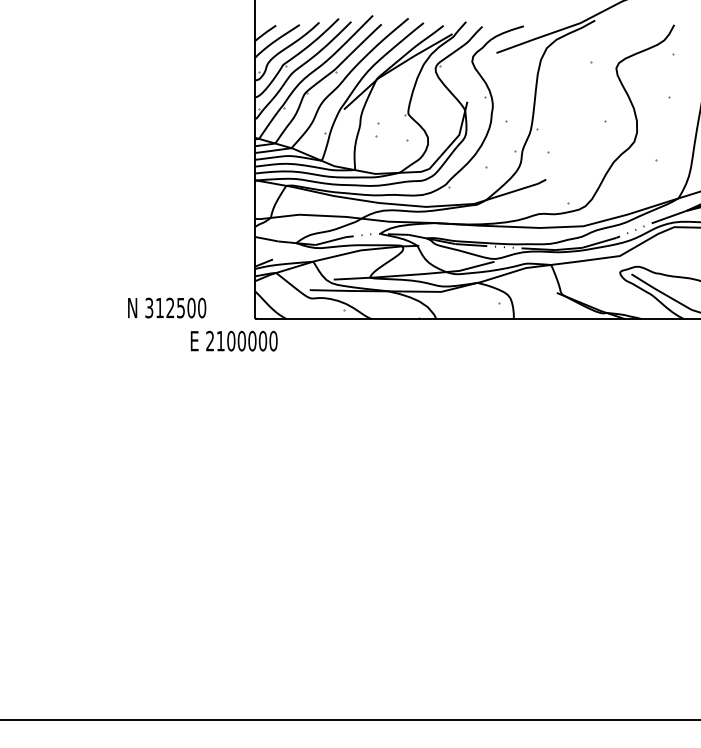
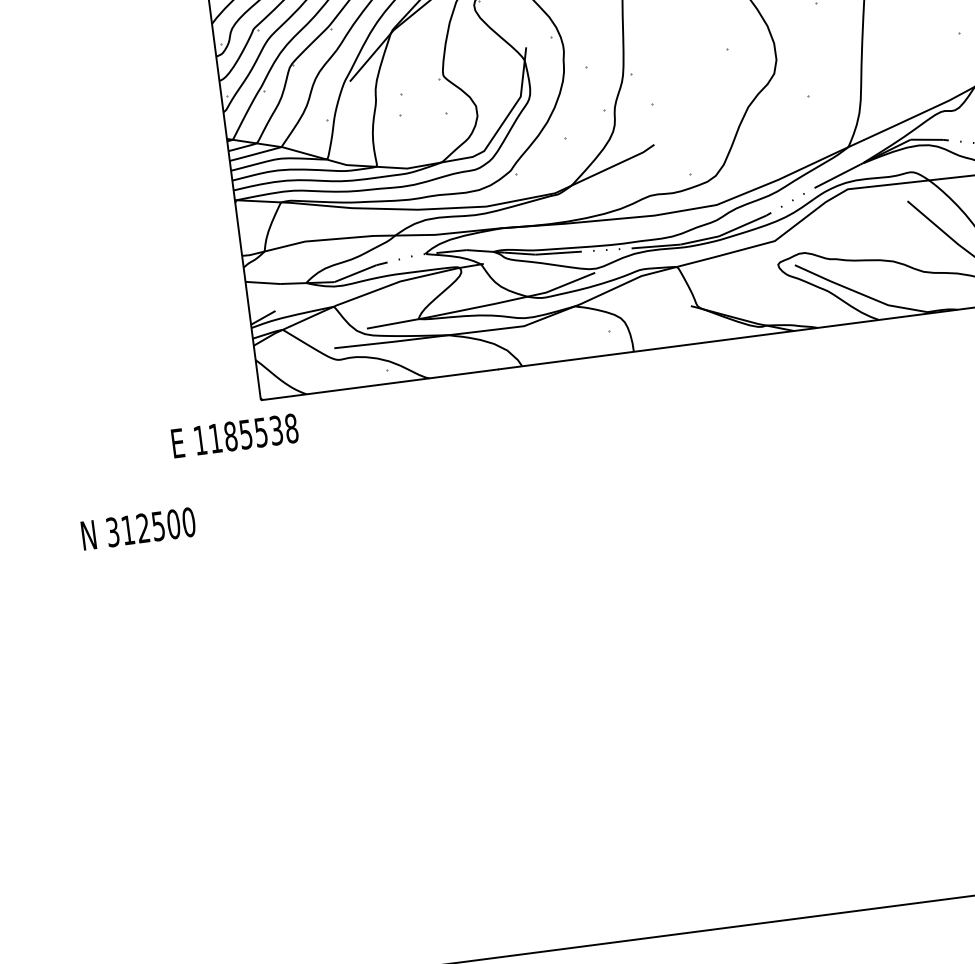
text: (167, 307) -> (138, 528), moved
text: (241, 340) -> (245, 433), 2100000 -> 1185538

